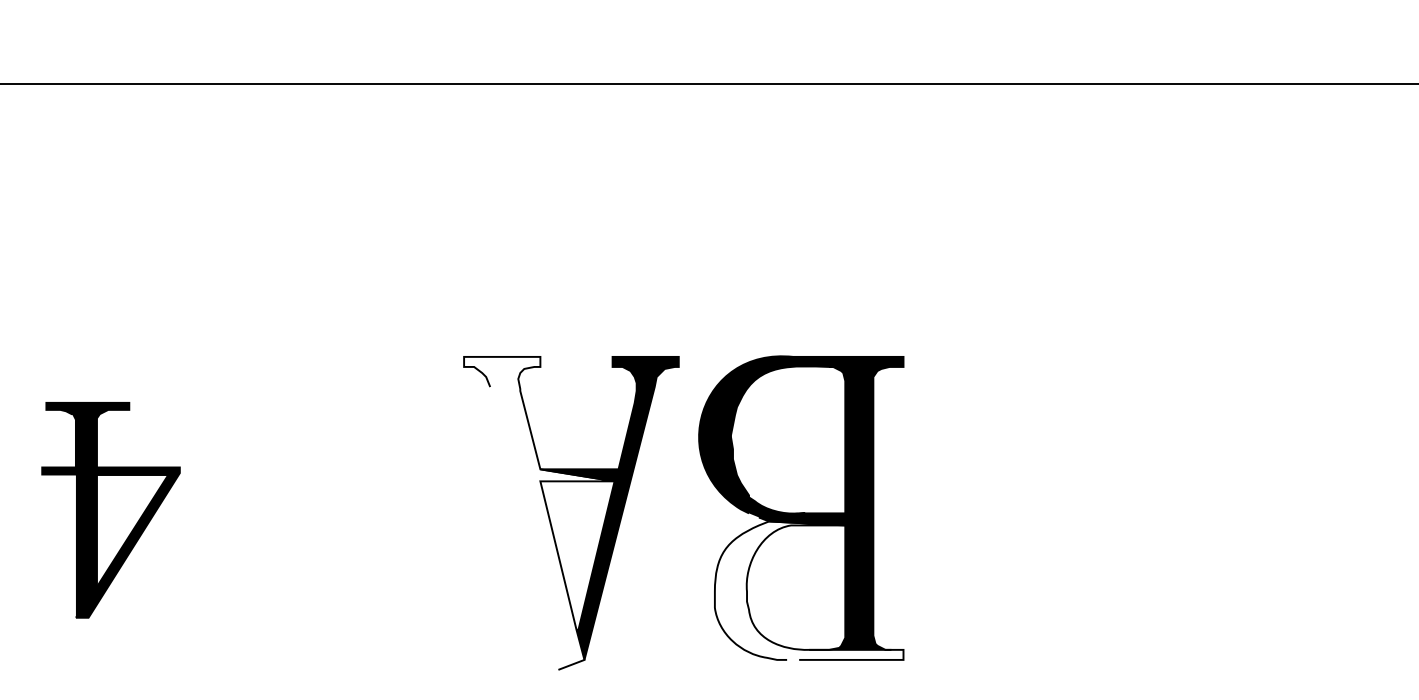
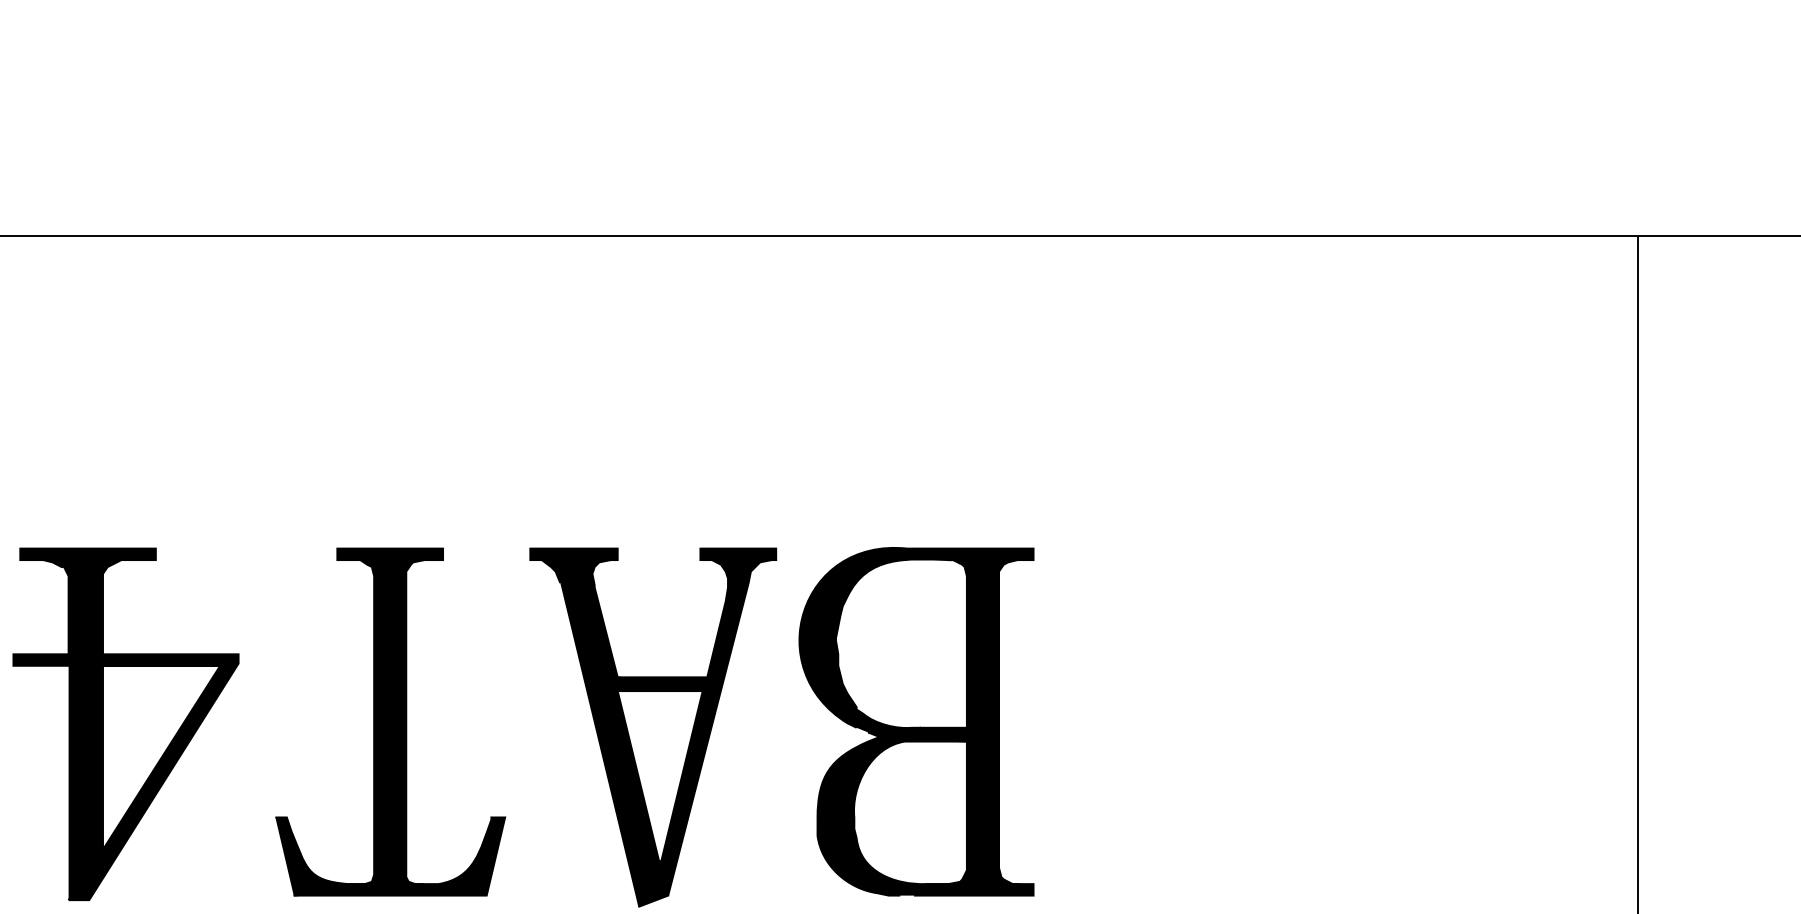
part: (341, 507) -> (390, 721), added
part: (110, 509) -> (125, 723), size x1.43
fill: (539, 513) -> (616, 727), added
fill: (809, 590) -> (925, 816), added

